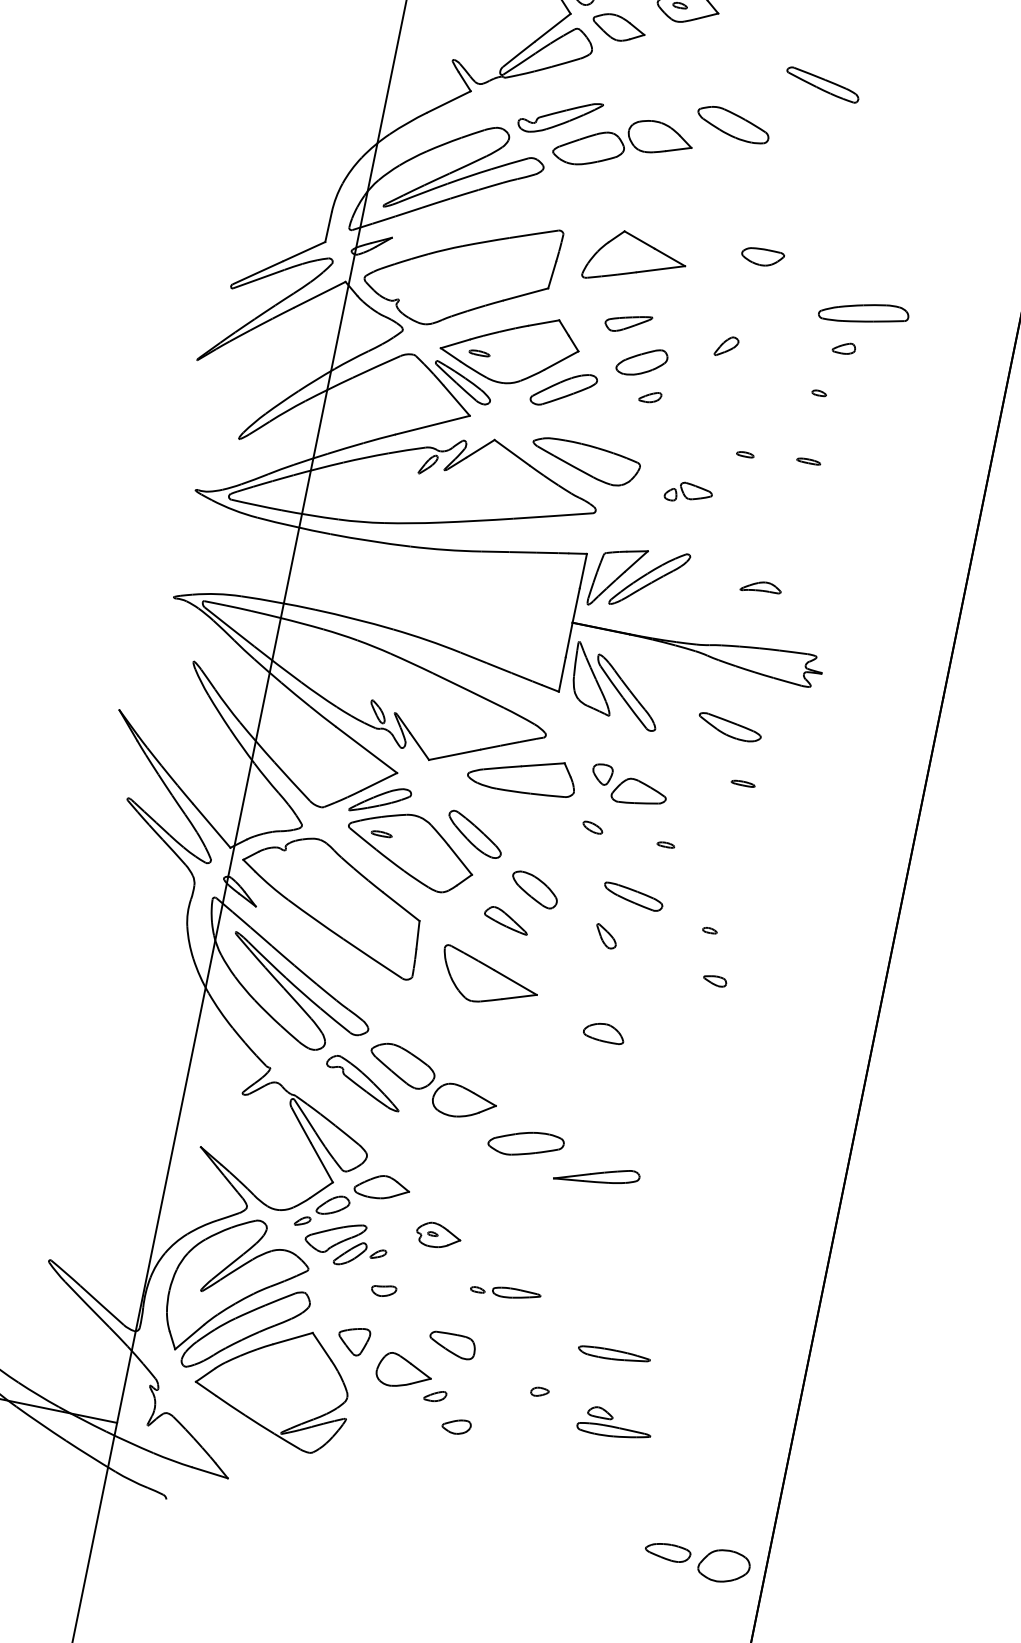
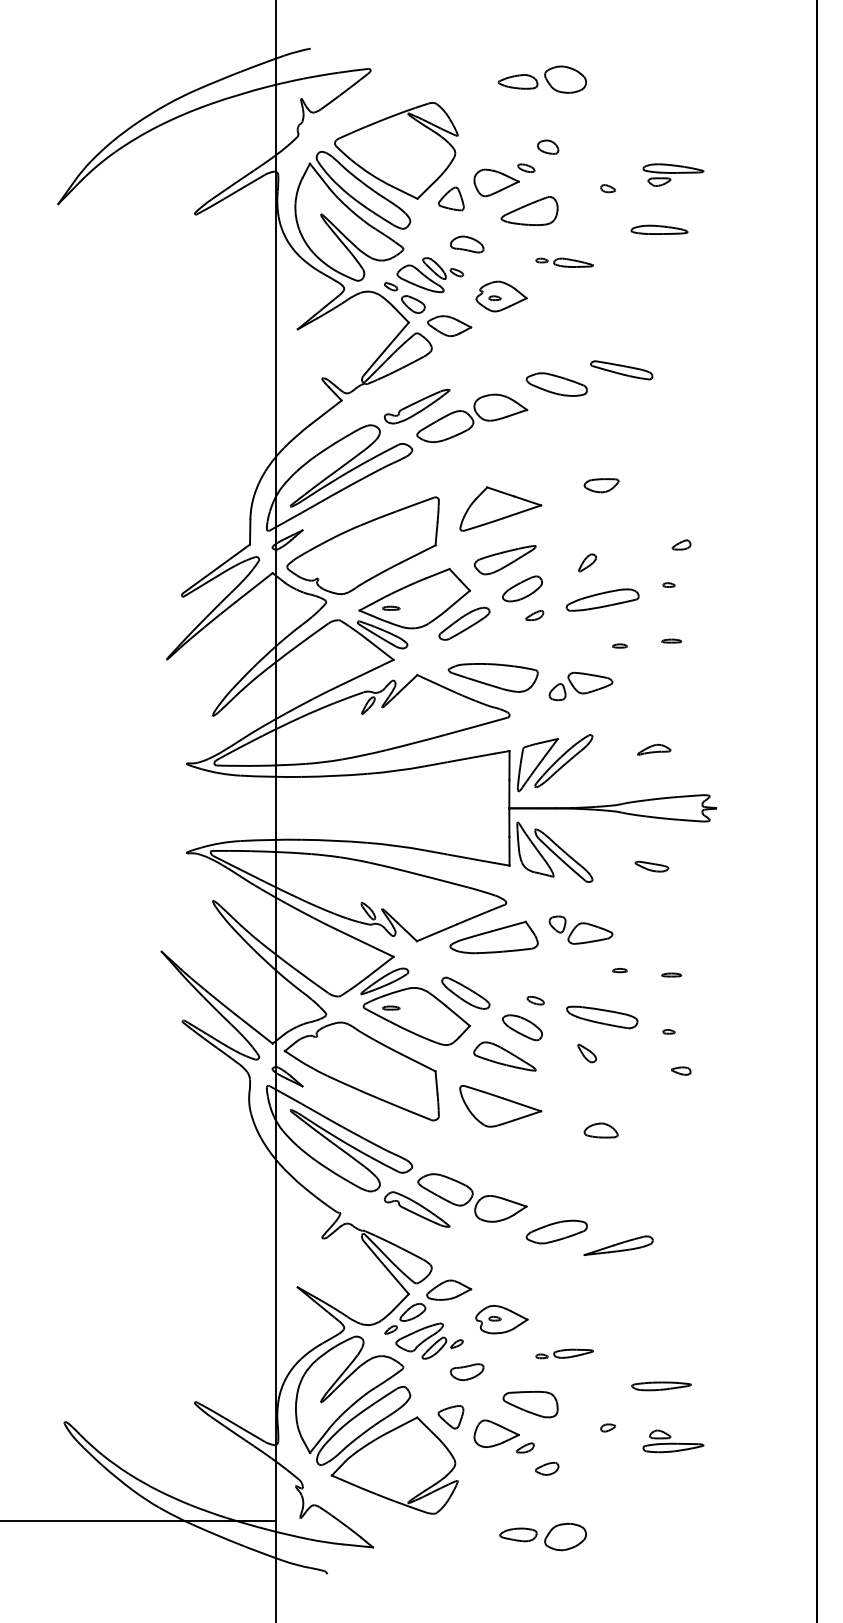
part: (822, 85) -> (621, 370), moved
part: (863, 312) -> (602, 599), moved
part: (627, 323) -> (504, 560), size x1.67
part: (688, 493) -> (580, 686), size x1.67
part: (729, 727) -> (651, 866), size x0.62
part: (743, 782) -> (671, 974), moved
part: (592, 827) -> (535, 1000), moved
part: (633, 897) -> (602, 1017), size x1.43
part: (506, 920) -> (504, 1056), size x1.67
part: (438, 1235) -> (501, 1319), size x1.43
part: (383, 1290) -> (466, 1372), size x1.67
part: (452, 1344) -> (530, 1404), size x1.43
part: (696, 1560) -> (542, 1536), moved

